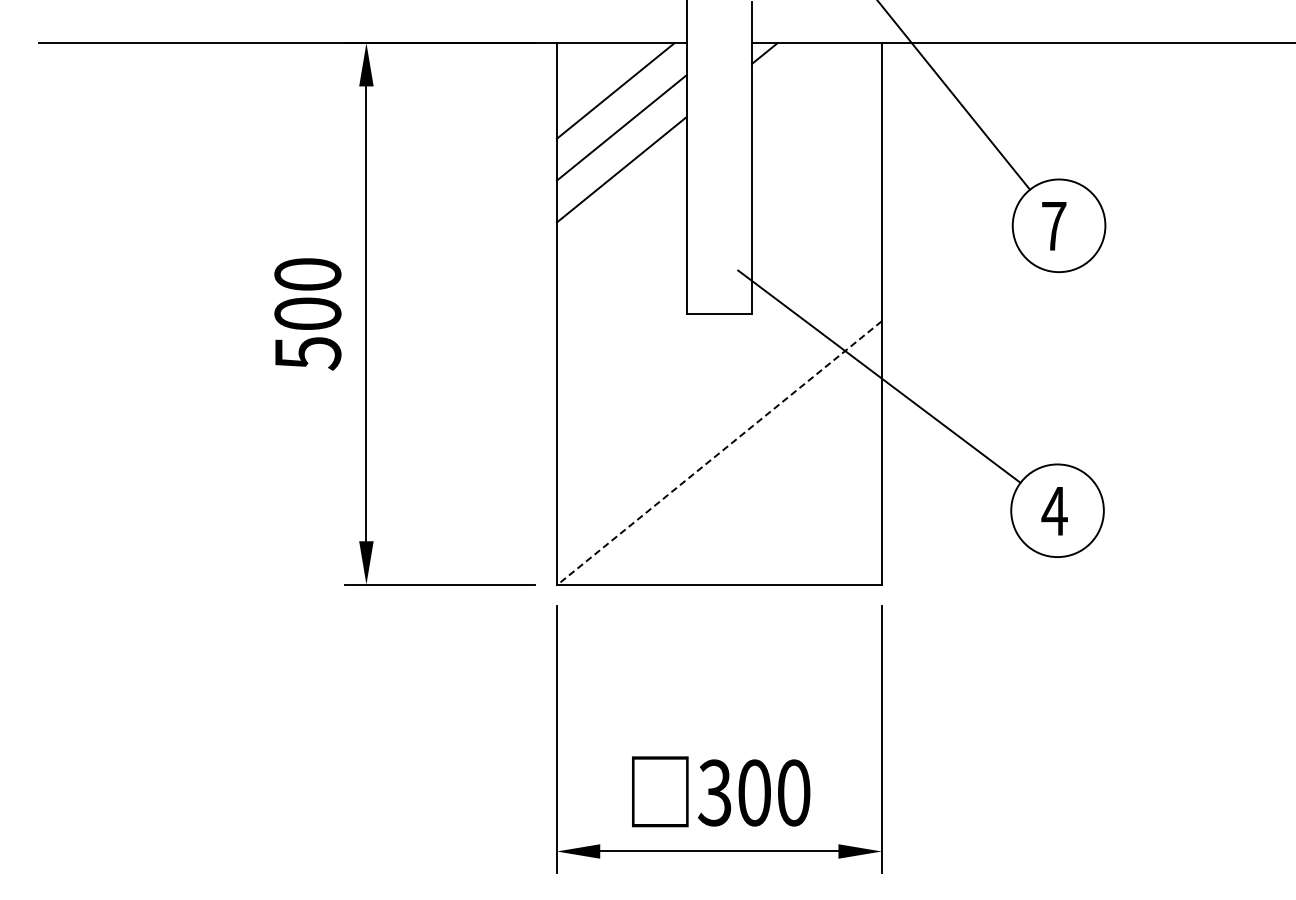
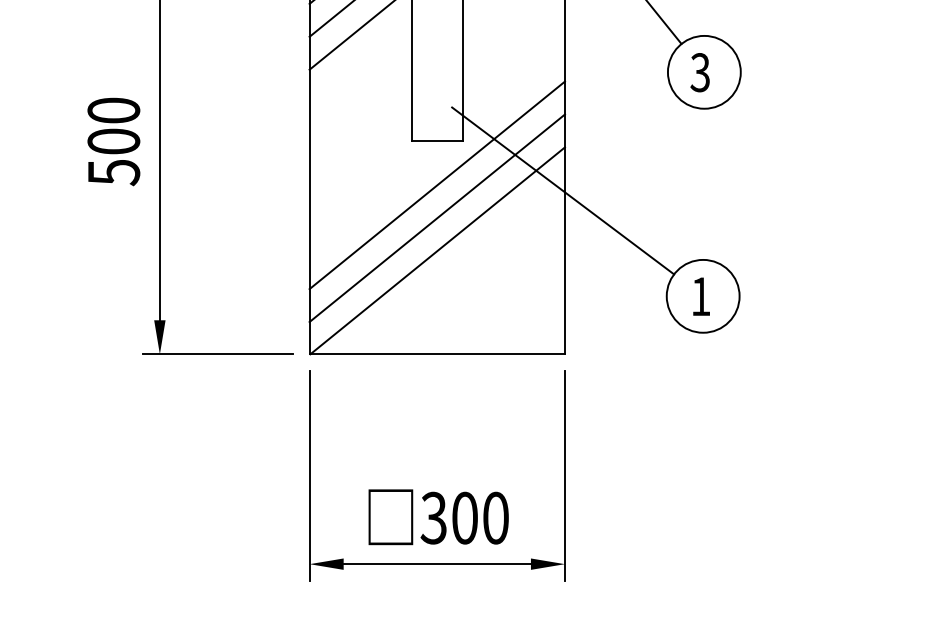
text: (1053, 226) -> (699, 72), 7 -> 3
line: (718, 369) -> (436, 185), added
line: (718, 411) -> (436, 218), added
line: (719, 452) -> (437, 250), dashed -> solid
text: (1054, 511) -> (700, 296), 4 -> 1

